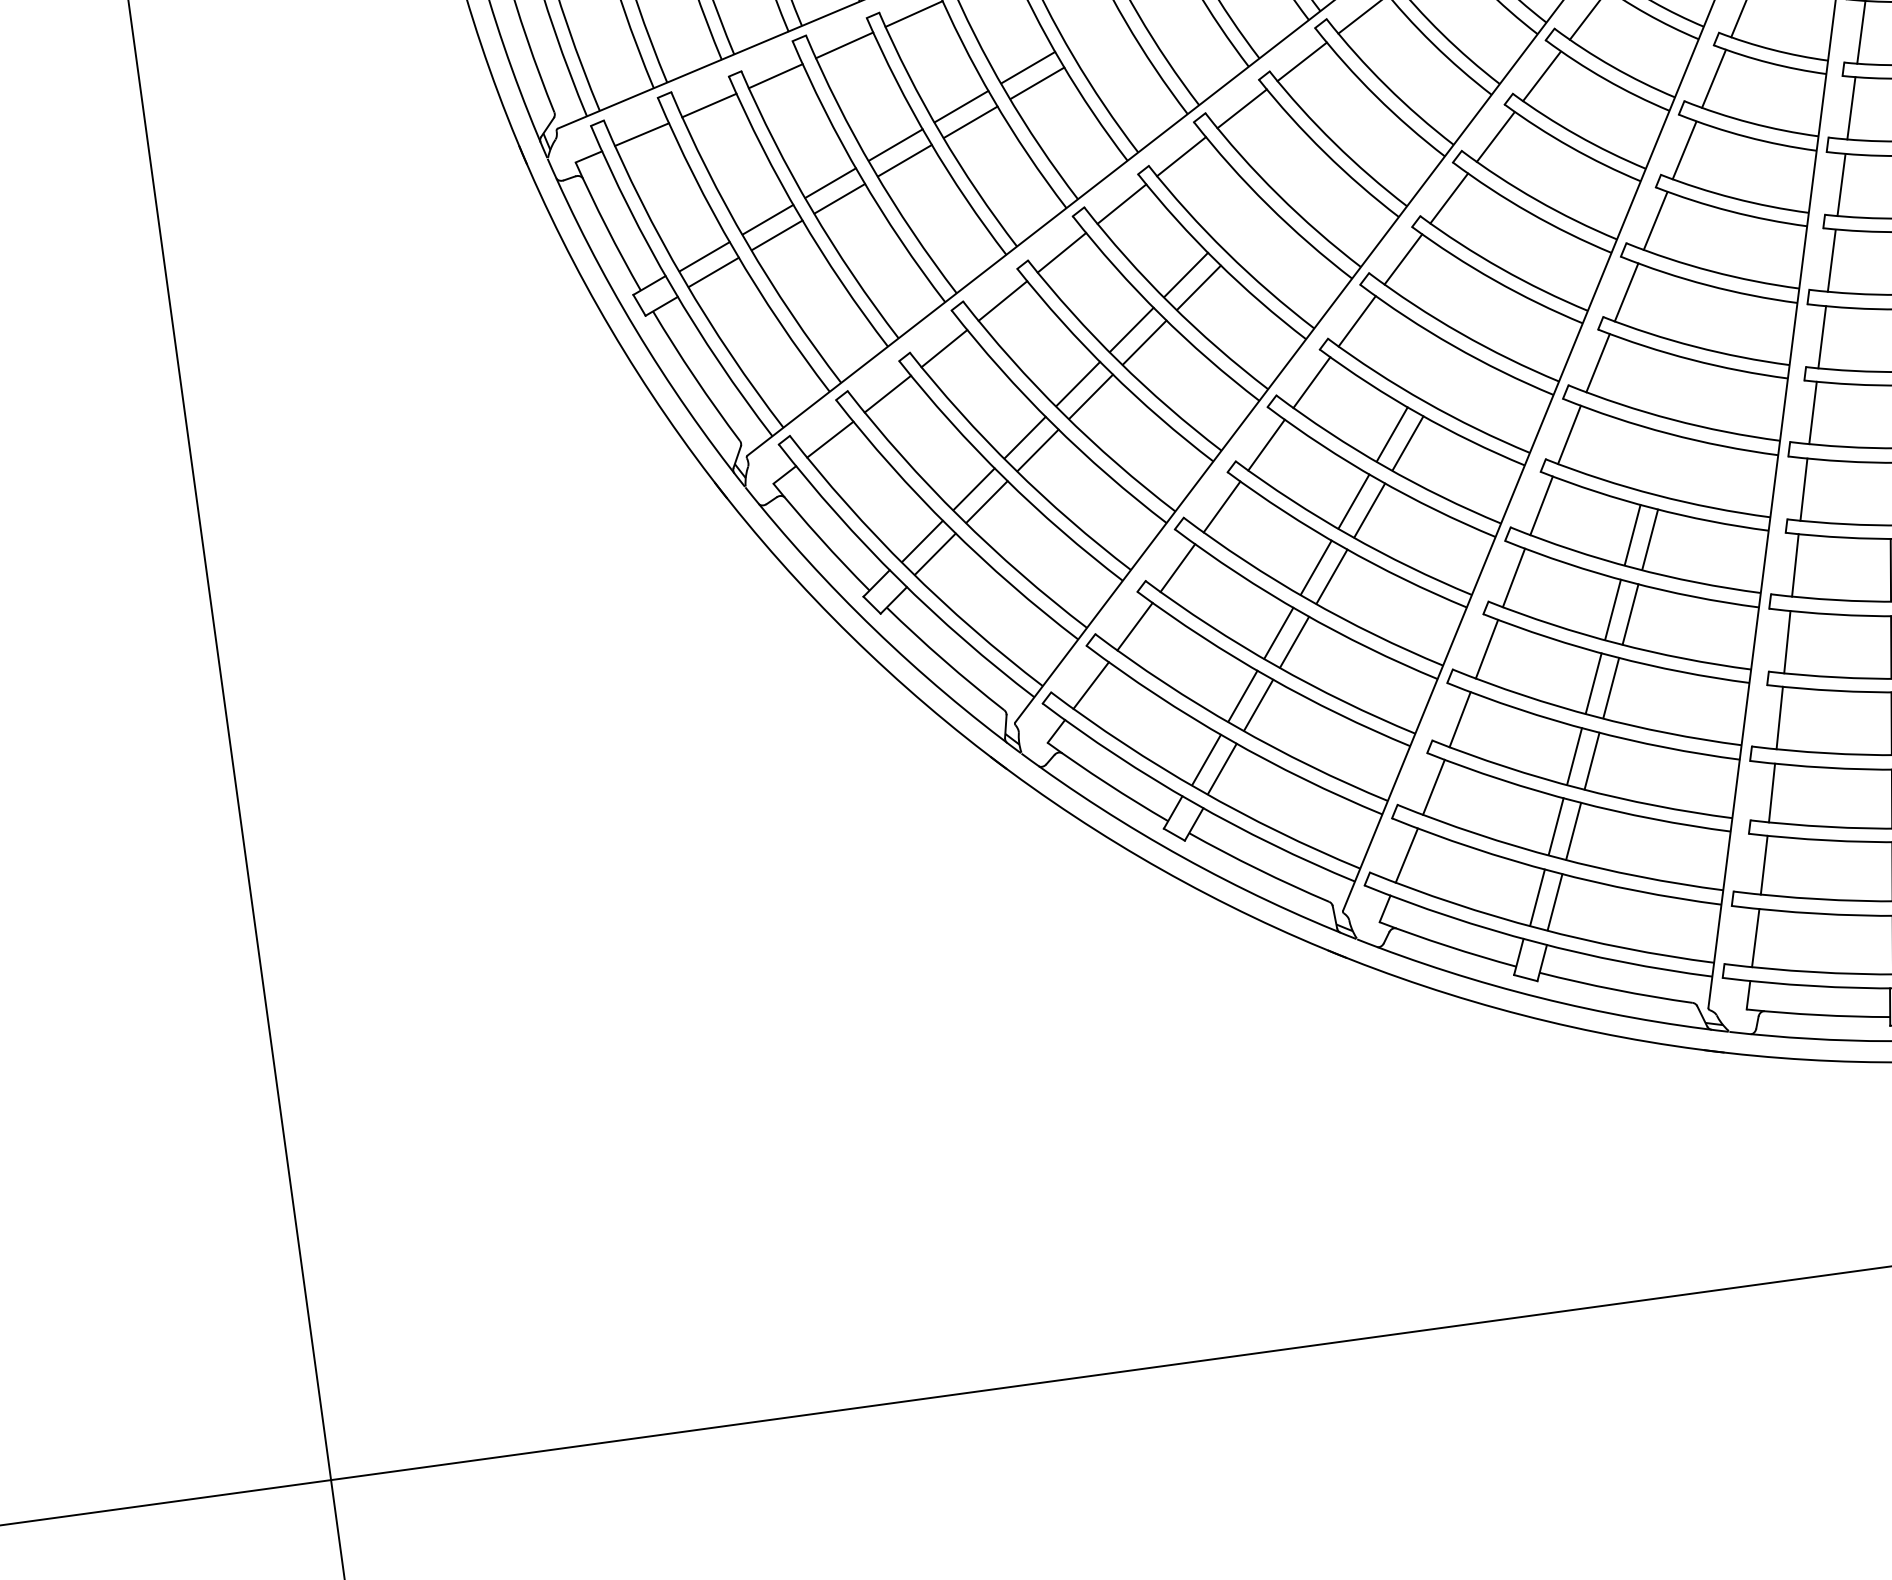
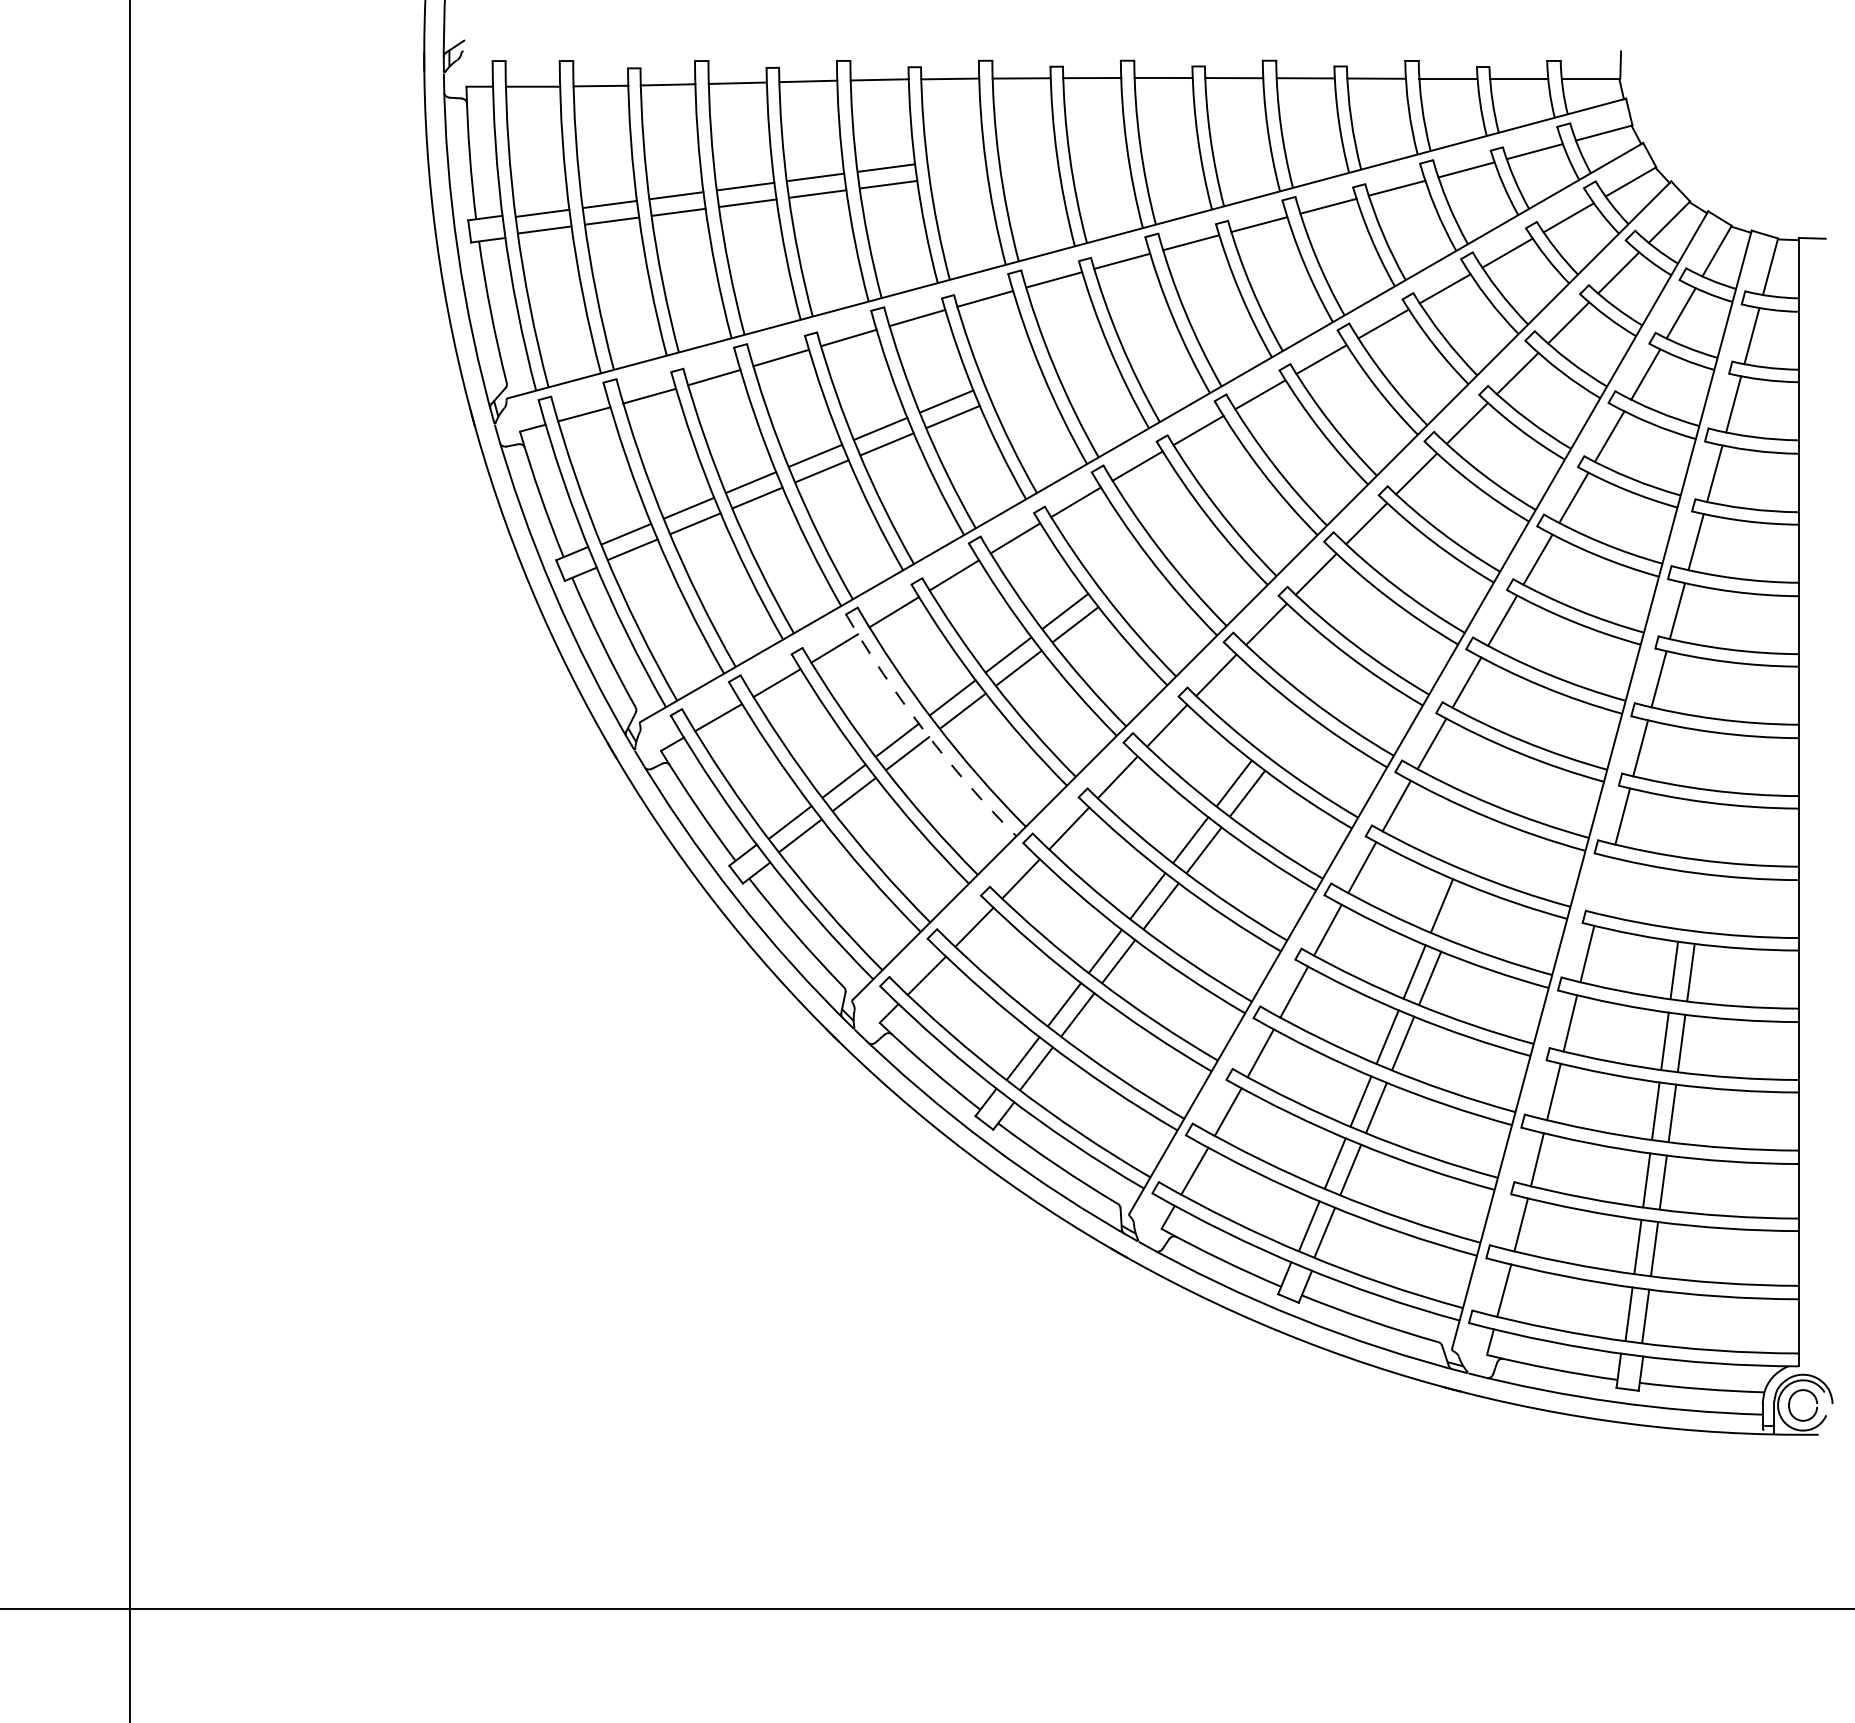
arc: (1052, 423) -> (924, 730), solid -> dashed
line: (1803, 489) -> (1604, 885), removed
line: (1650, 538) -> (1457, 911), removed

